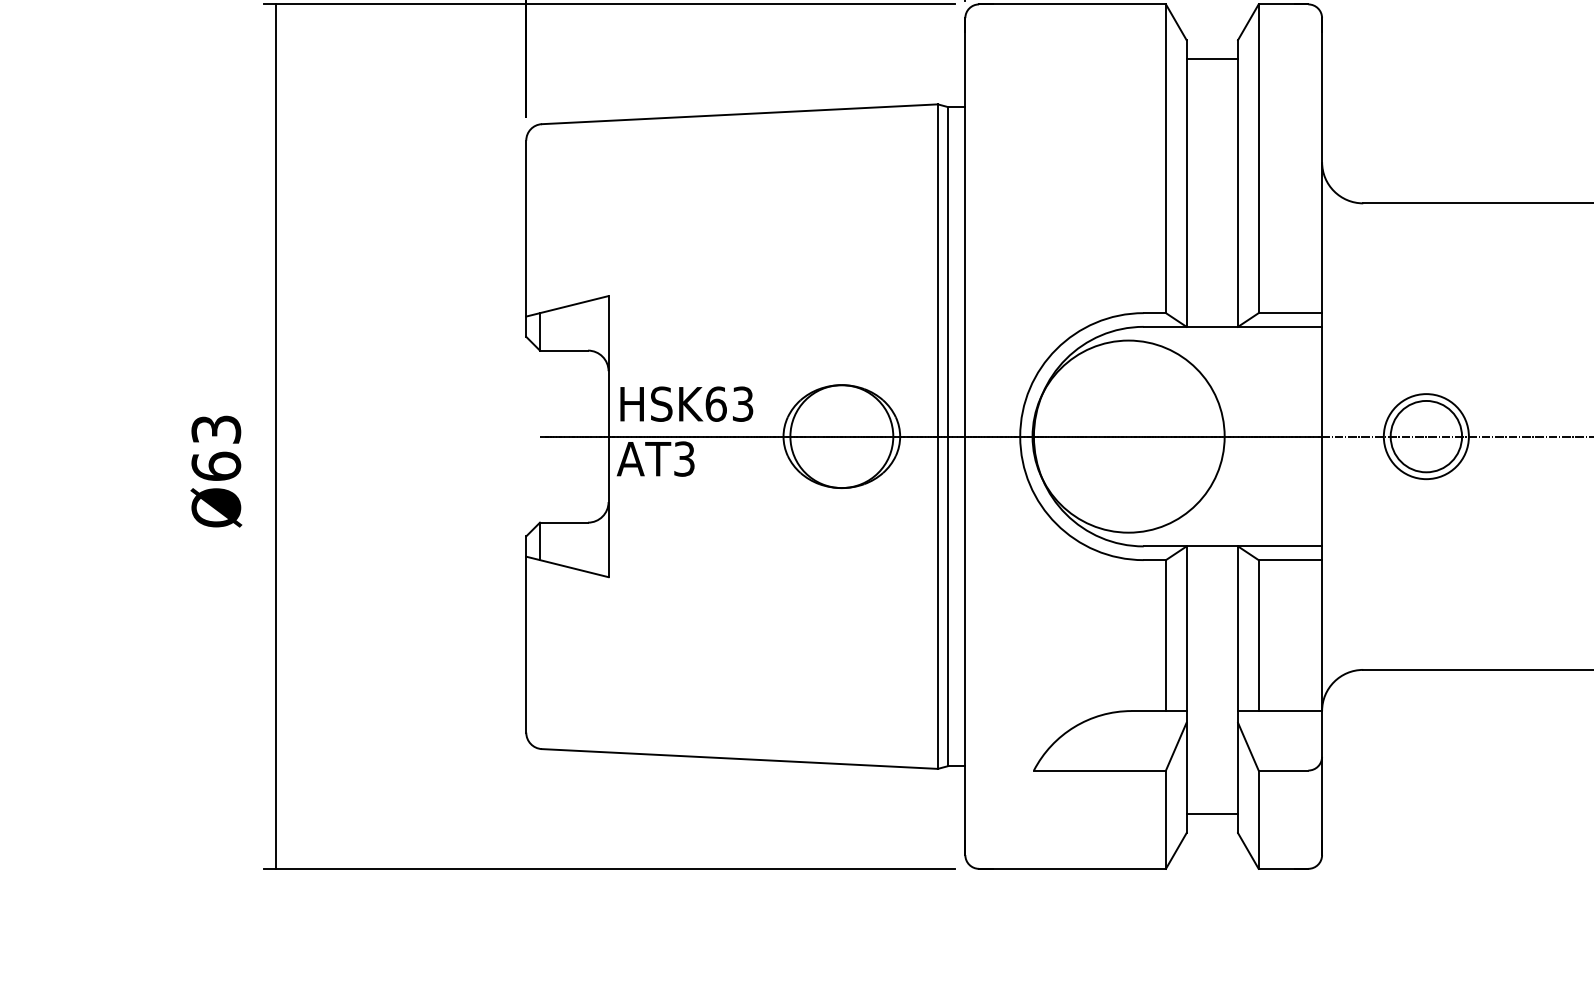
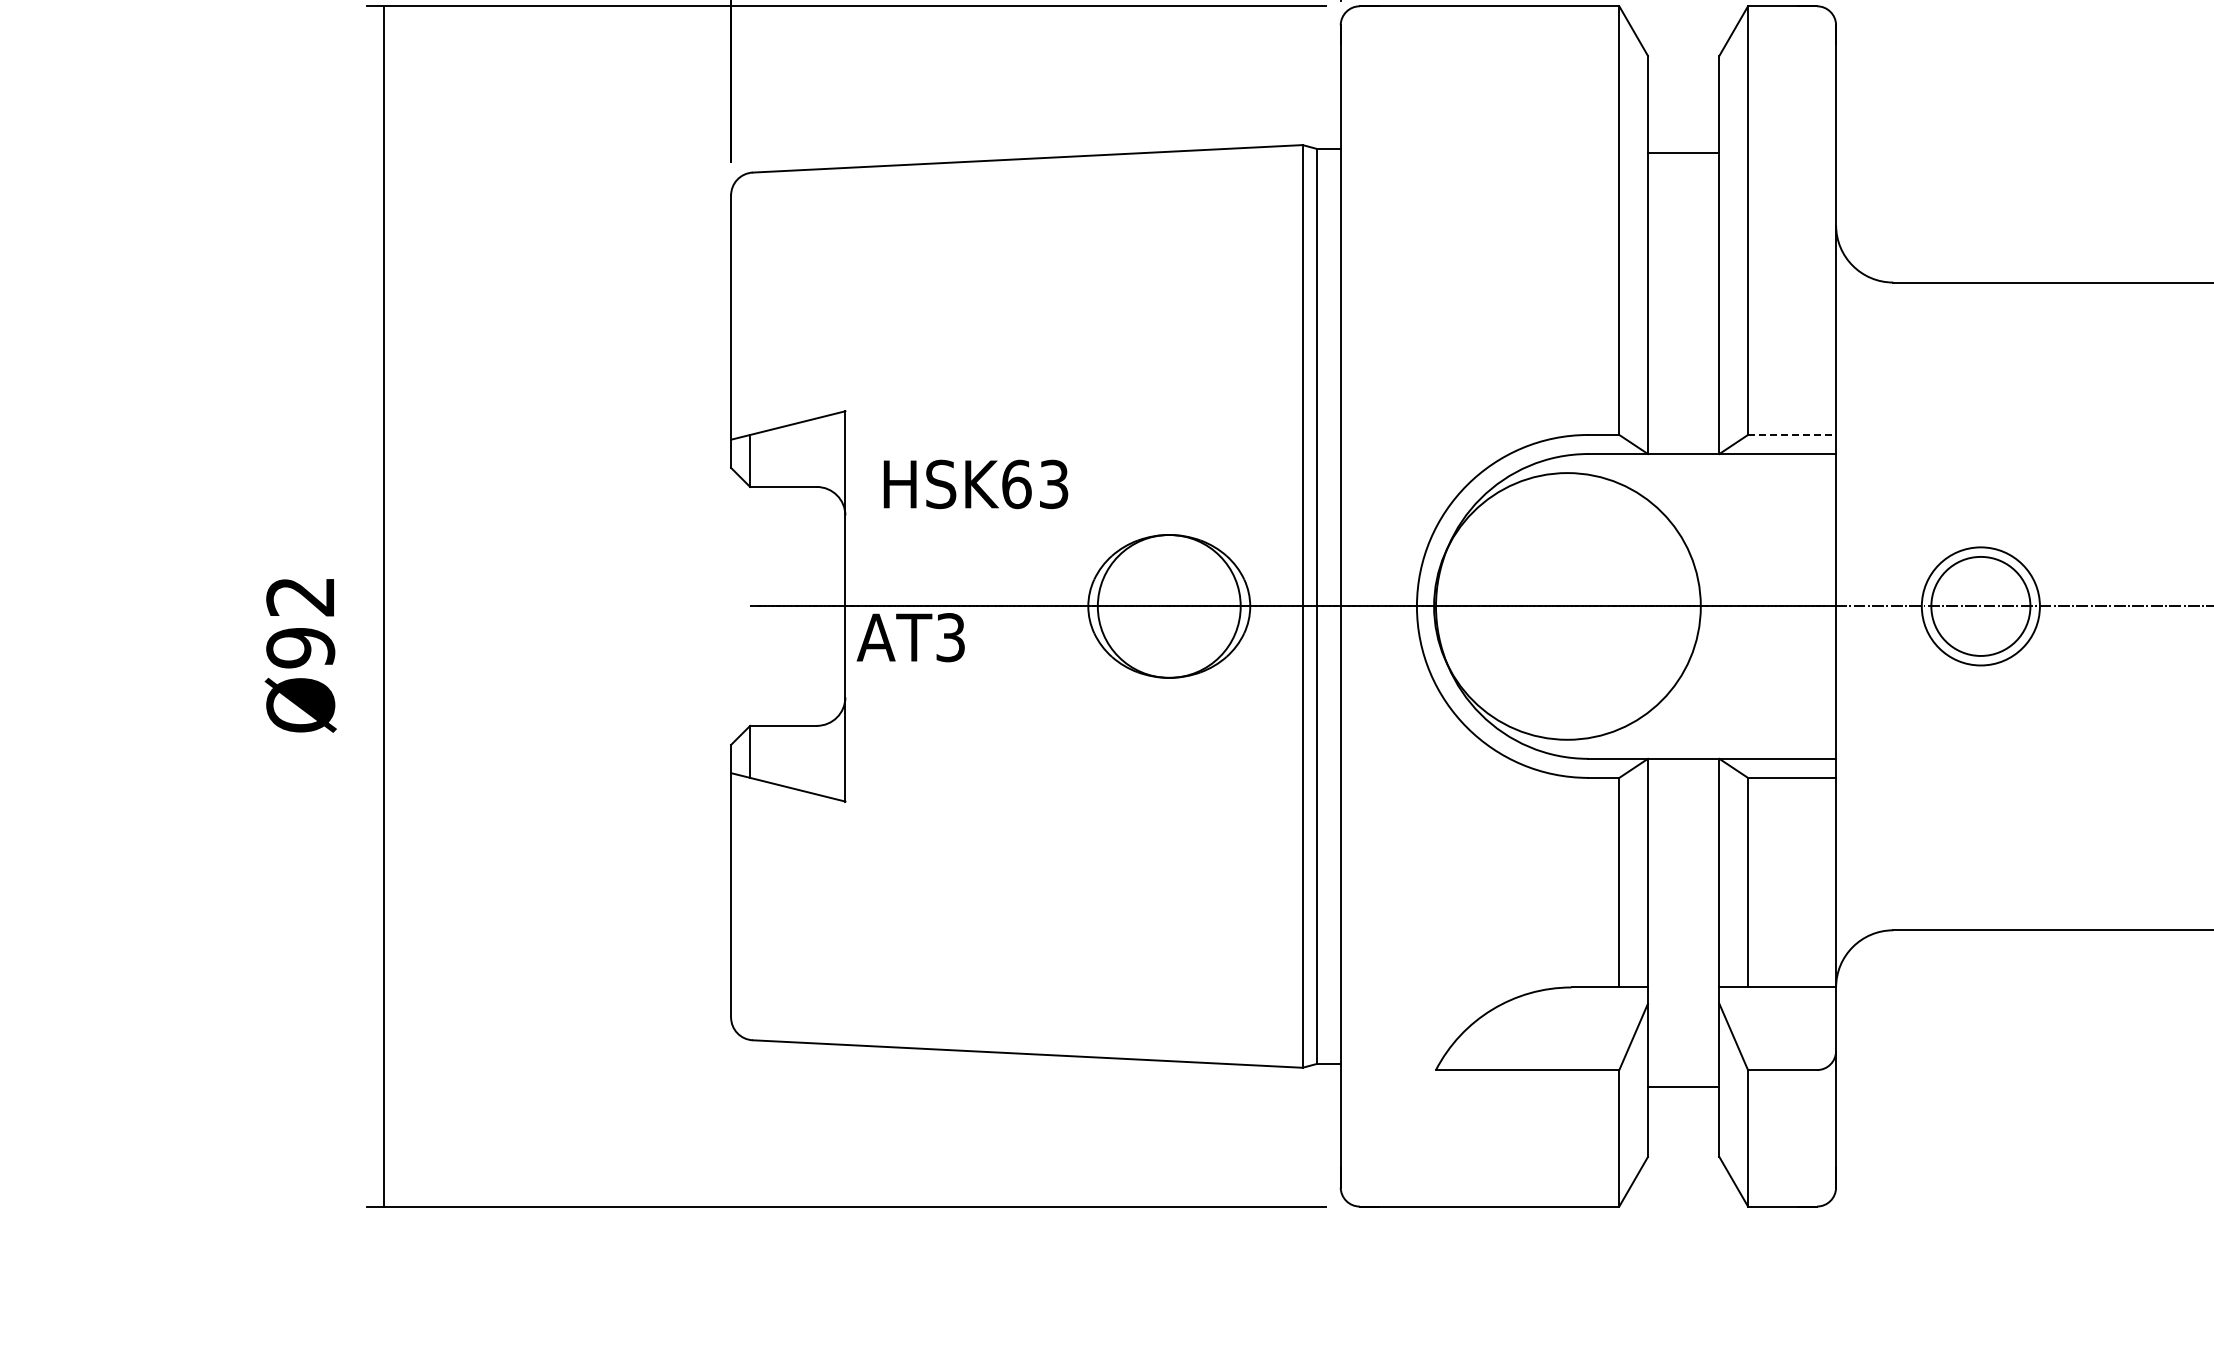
line: (1212, 59) -> (1683, 152), moved
line: (1290, 312) -> (1792, 434), solid -> dashed
text: (686, 404) -> (975, 484), moved
text: (216, 448) -> (300, 622), Ø63 -> Ø92
line: (1212, 814) -> (1683, 1087), moved

